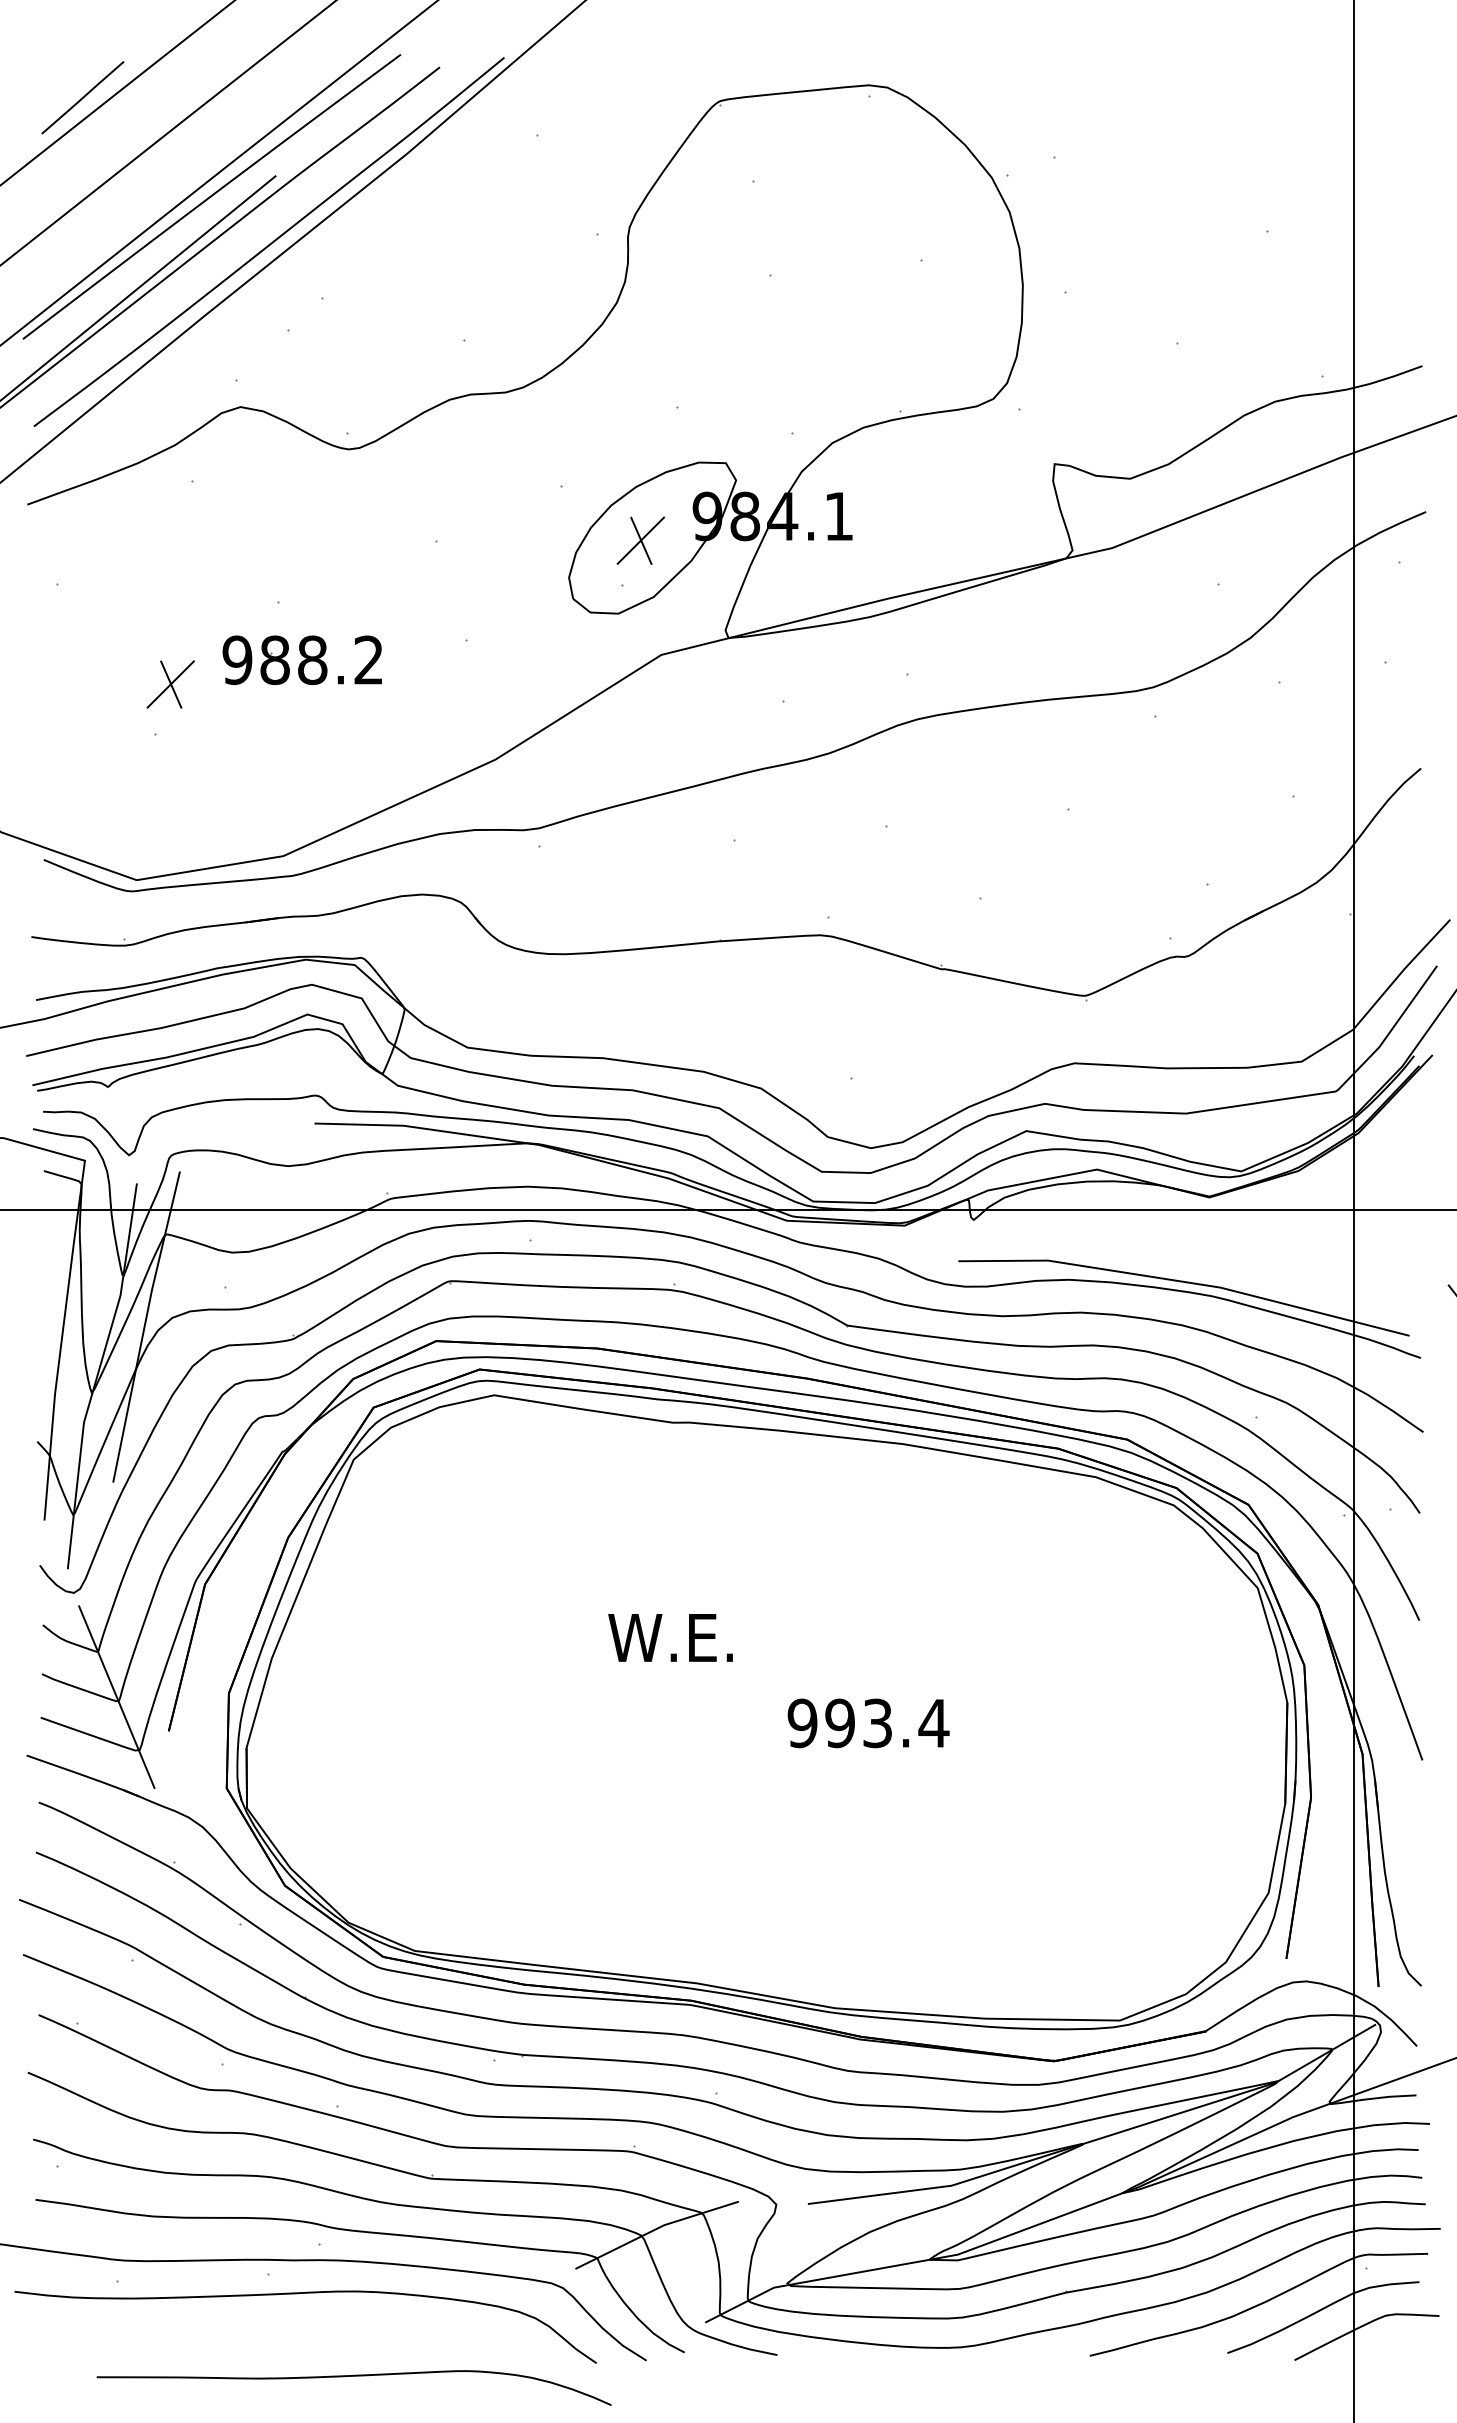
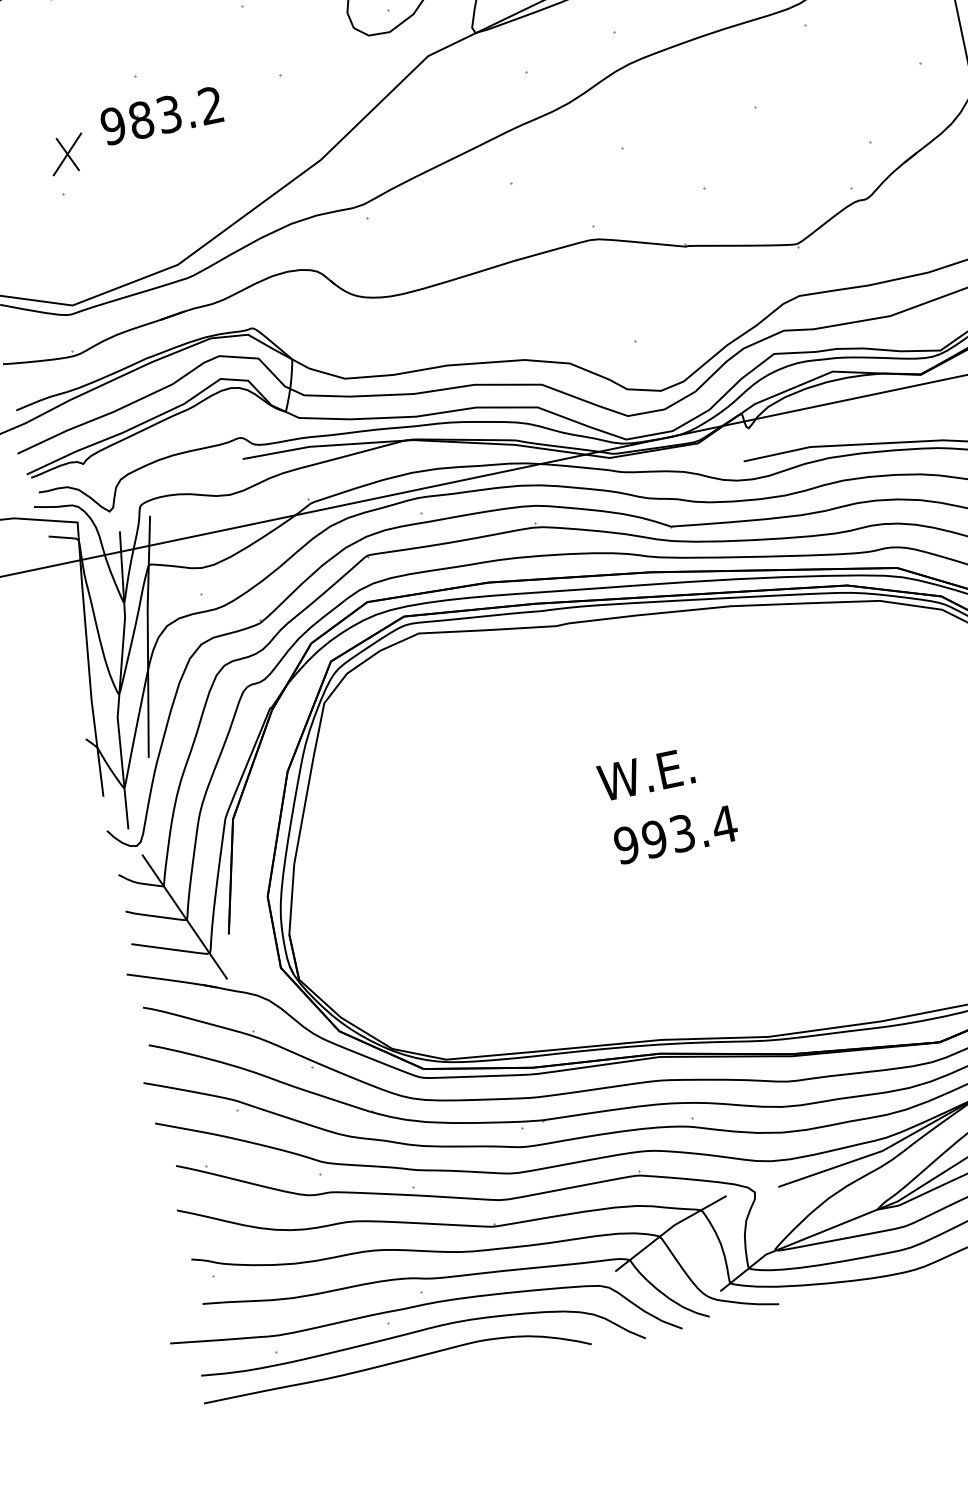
text: (312, 660) -> (169, 114), 988.2 -> 983.2
text: (670, 1637) -> (645, 774), moved
text: (868, 1723) -> (675, 834), moved
curve: (353, 2376) -> (395, 1363), moved

